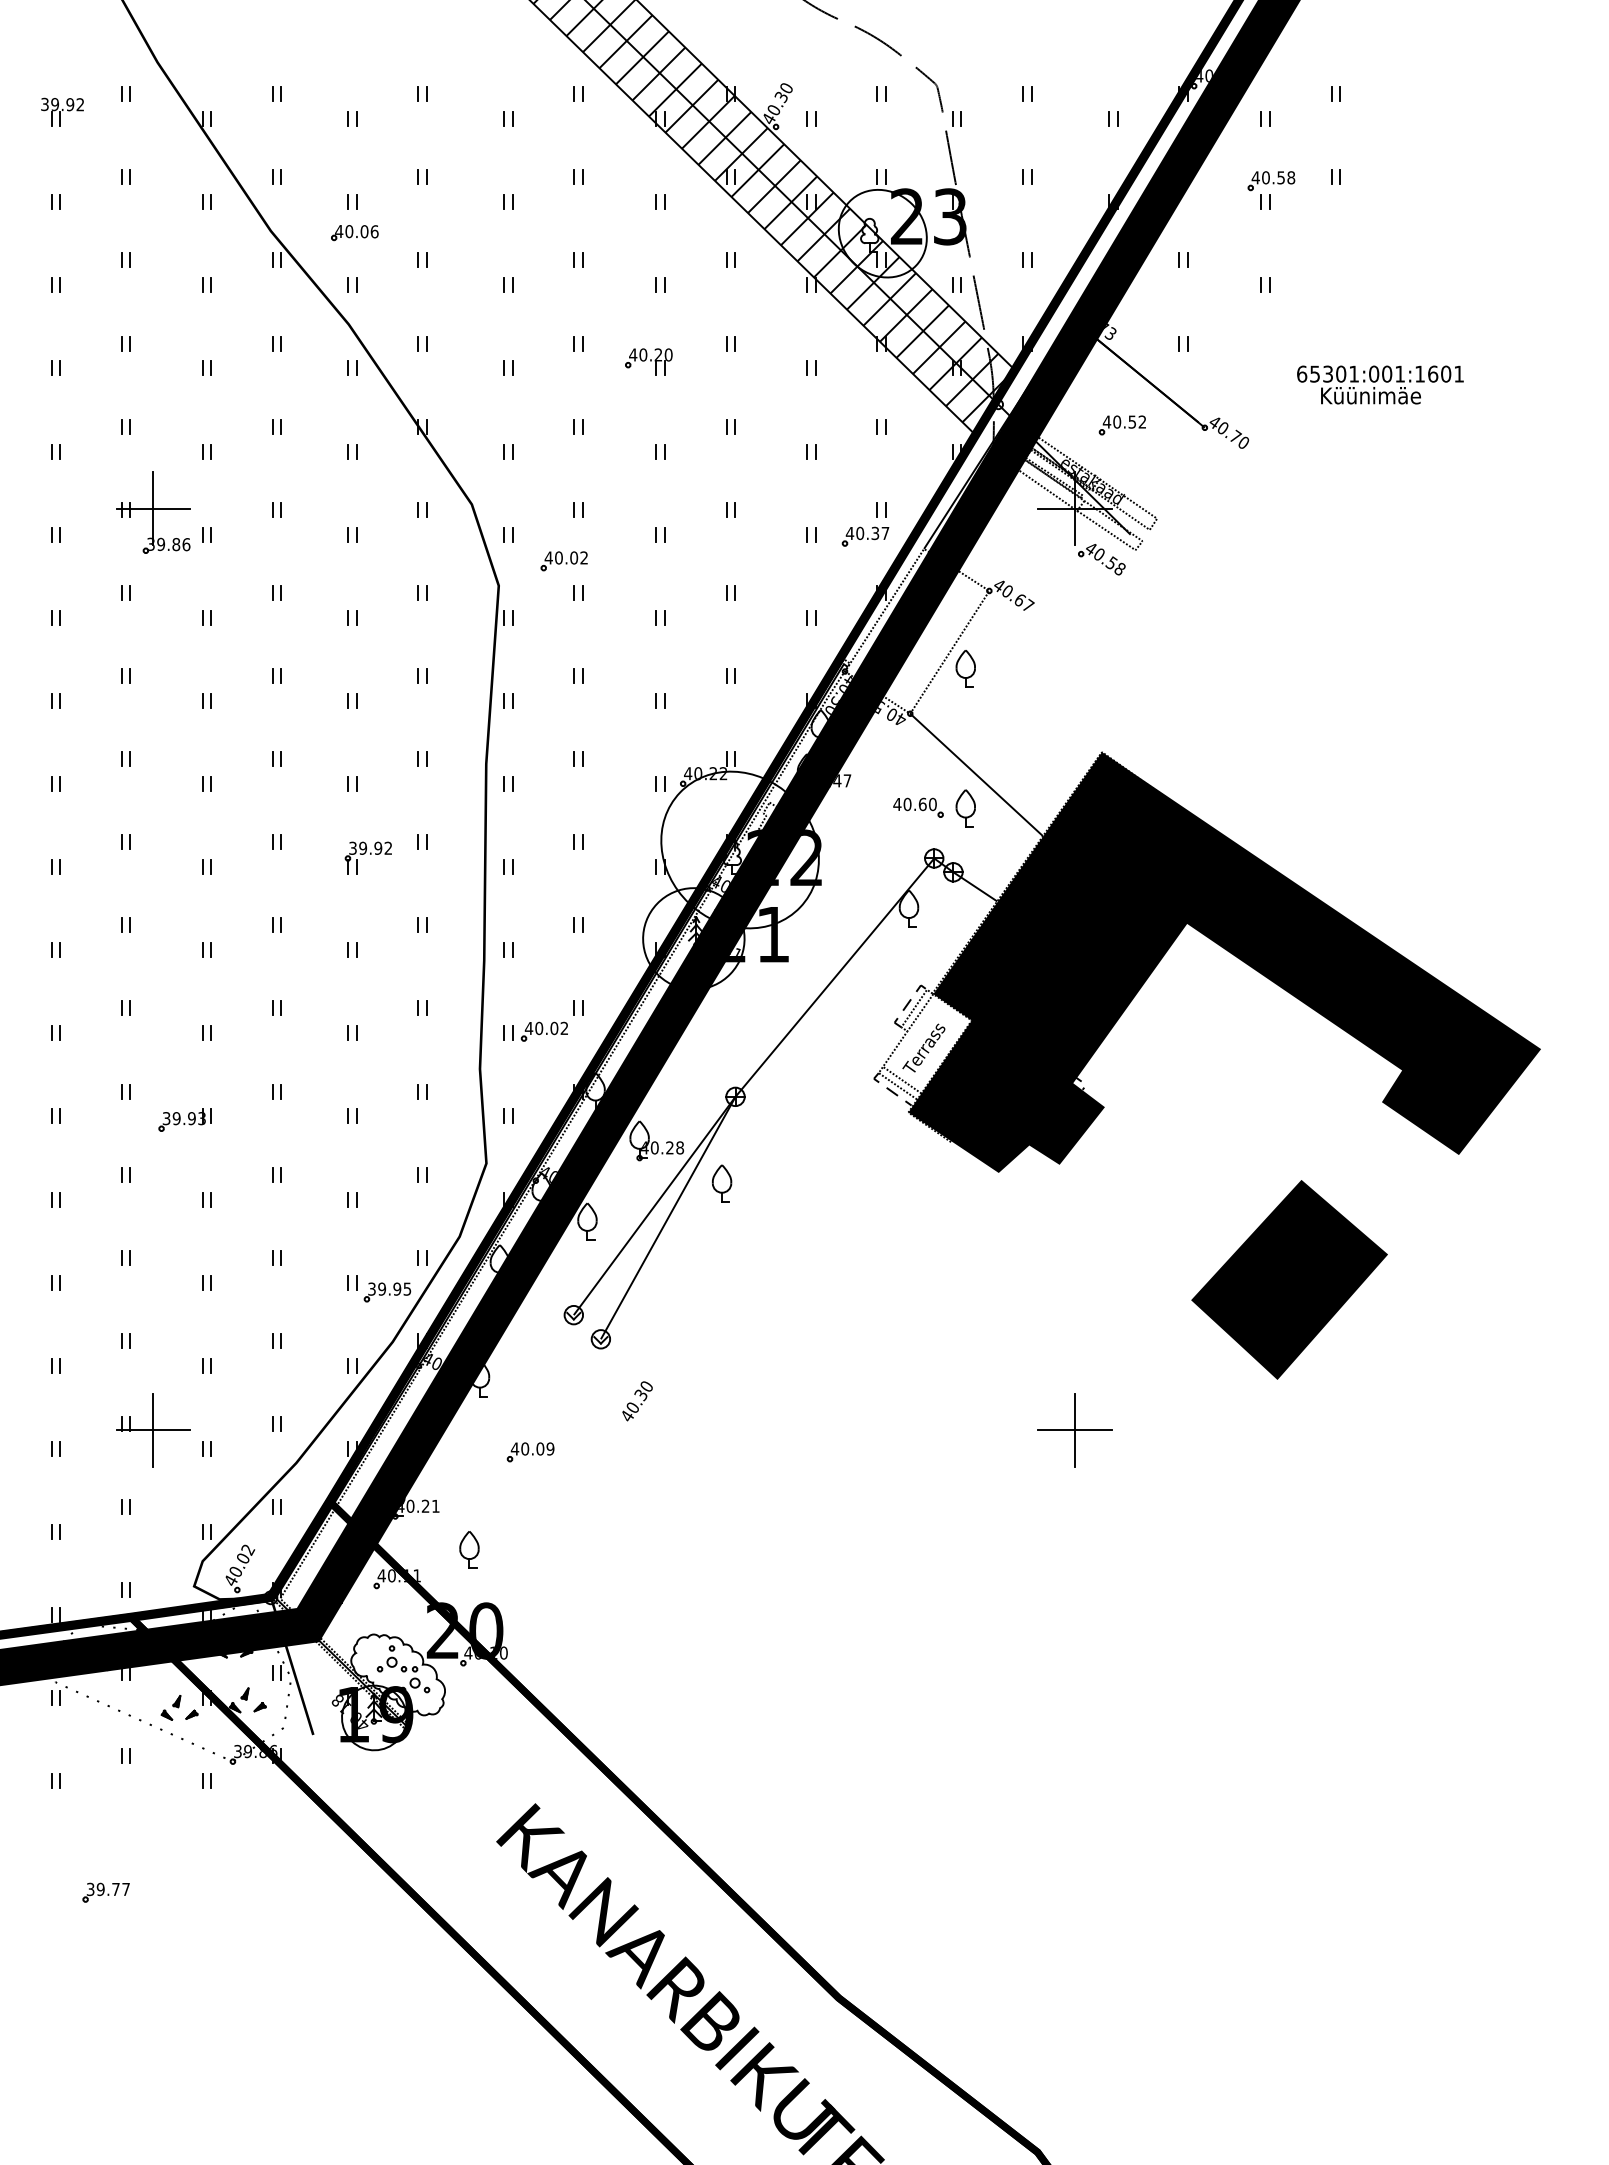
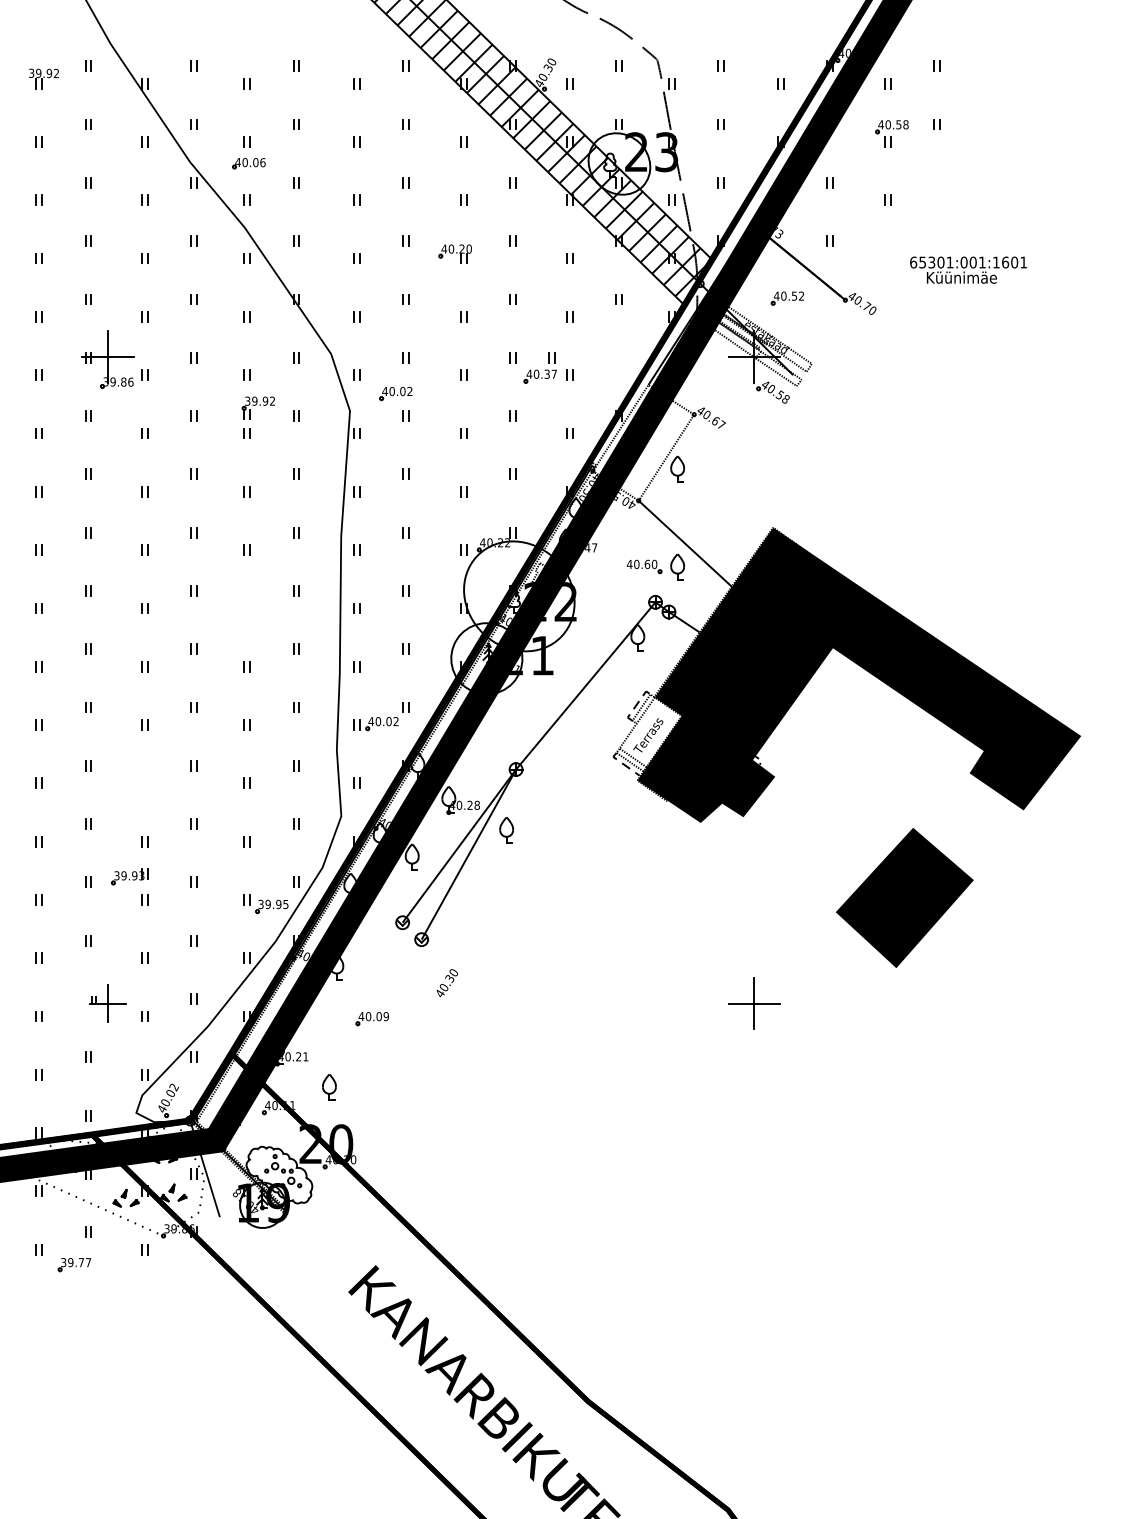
part: (864, 523) -> (539, 367), moved
part: (366, 857) -> (257, 407), moved
part: (184, 1119) -> (129, 876), moved
part: (153, 1430) -> (107, 1003), size x0.7
part: (106, 1893) -> (74, 1265), moved

